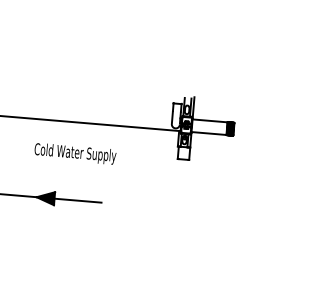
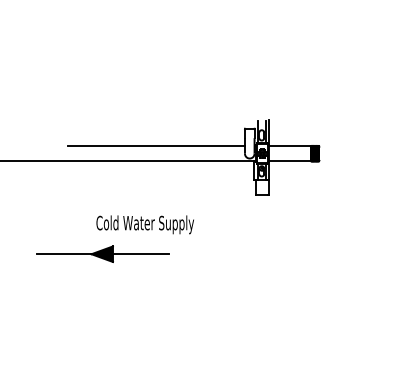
line: (97, 111) -> (155, 146), added
text: (74, 153) -> (144, 224), moved

